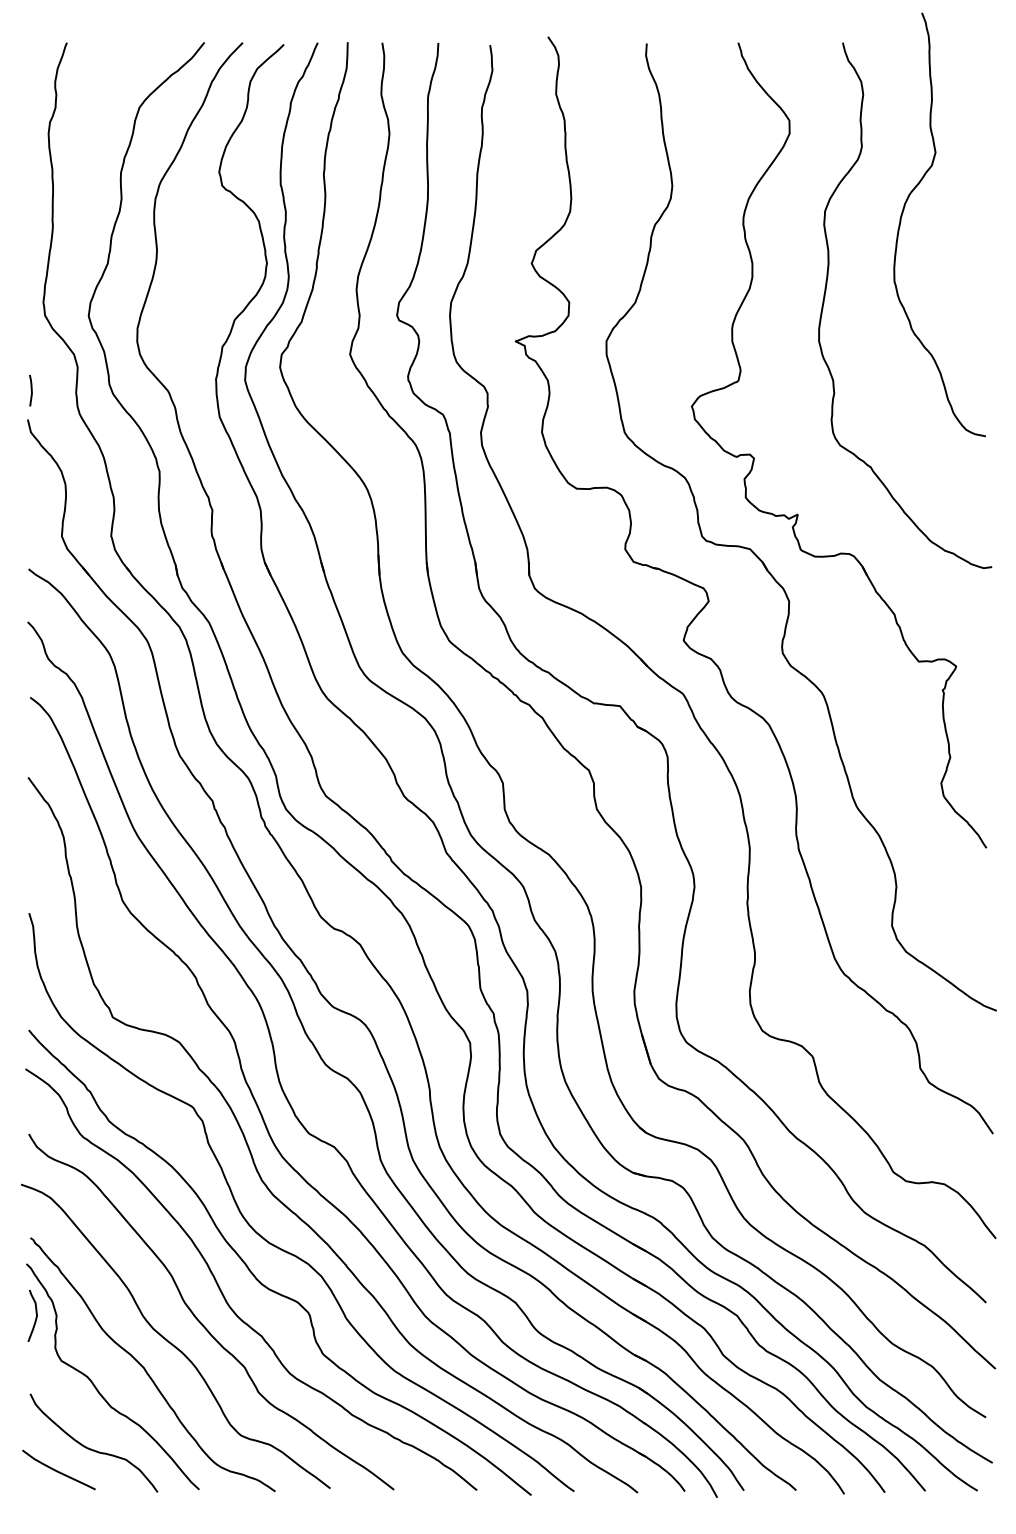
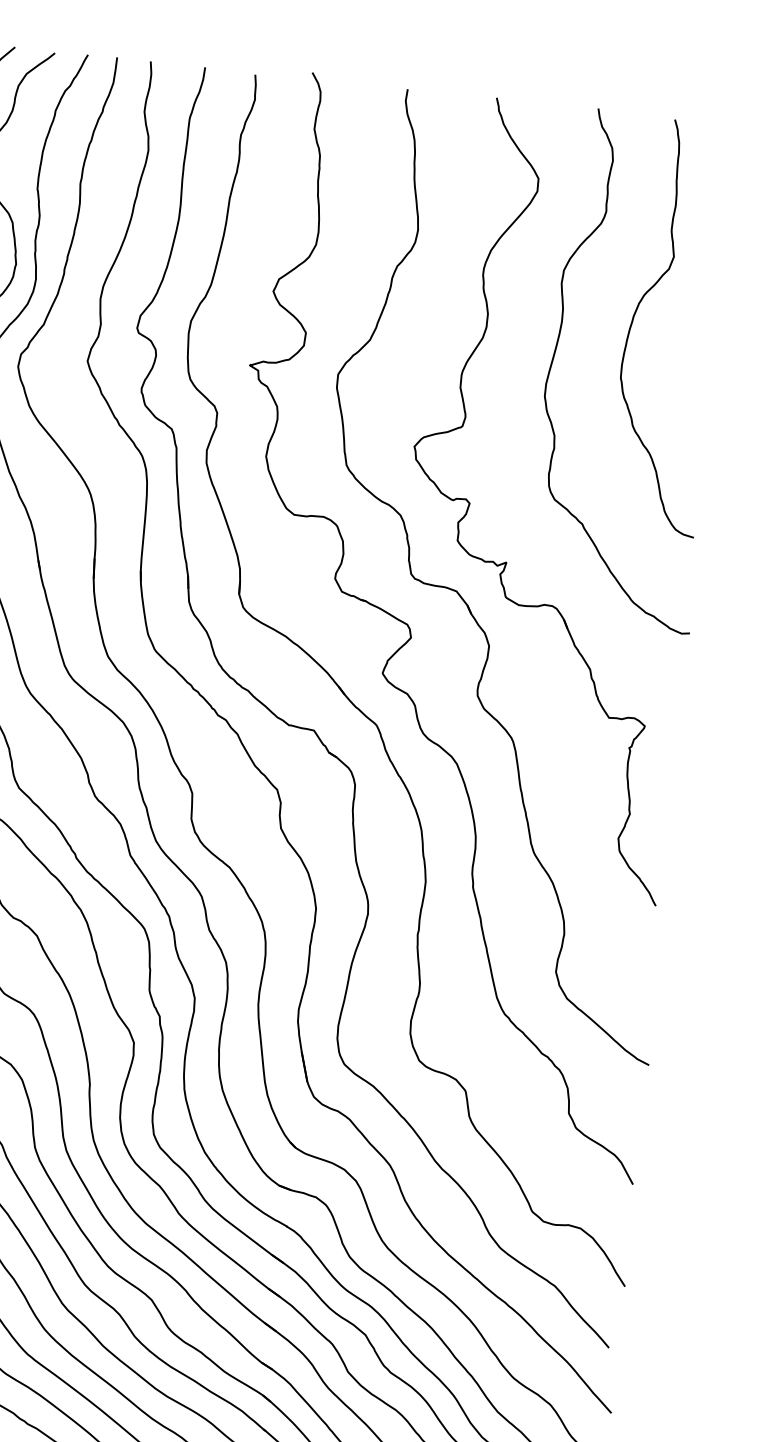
curve: (903, 213) -> (636, 312), moved

